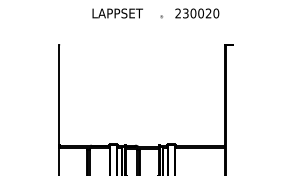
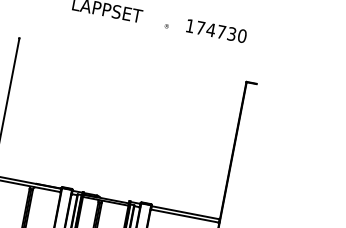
text: (193, 13) -> (211, 30), 230020 -> 174730

